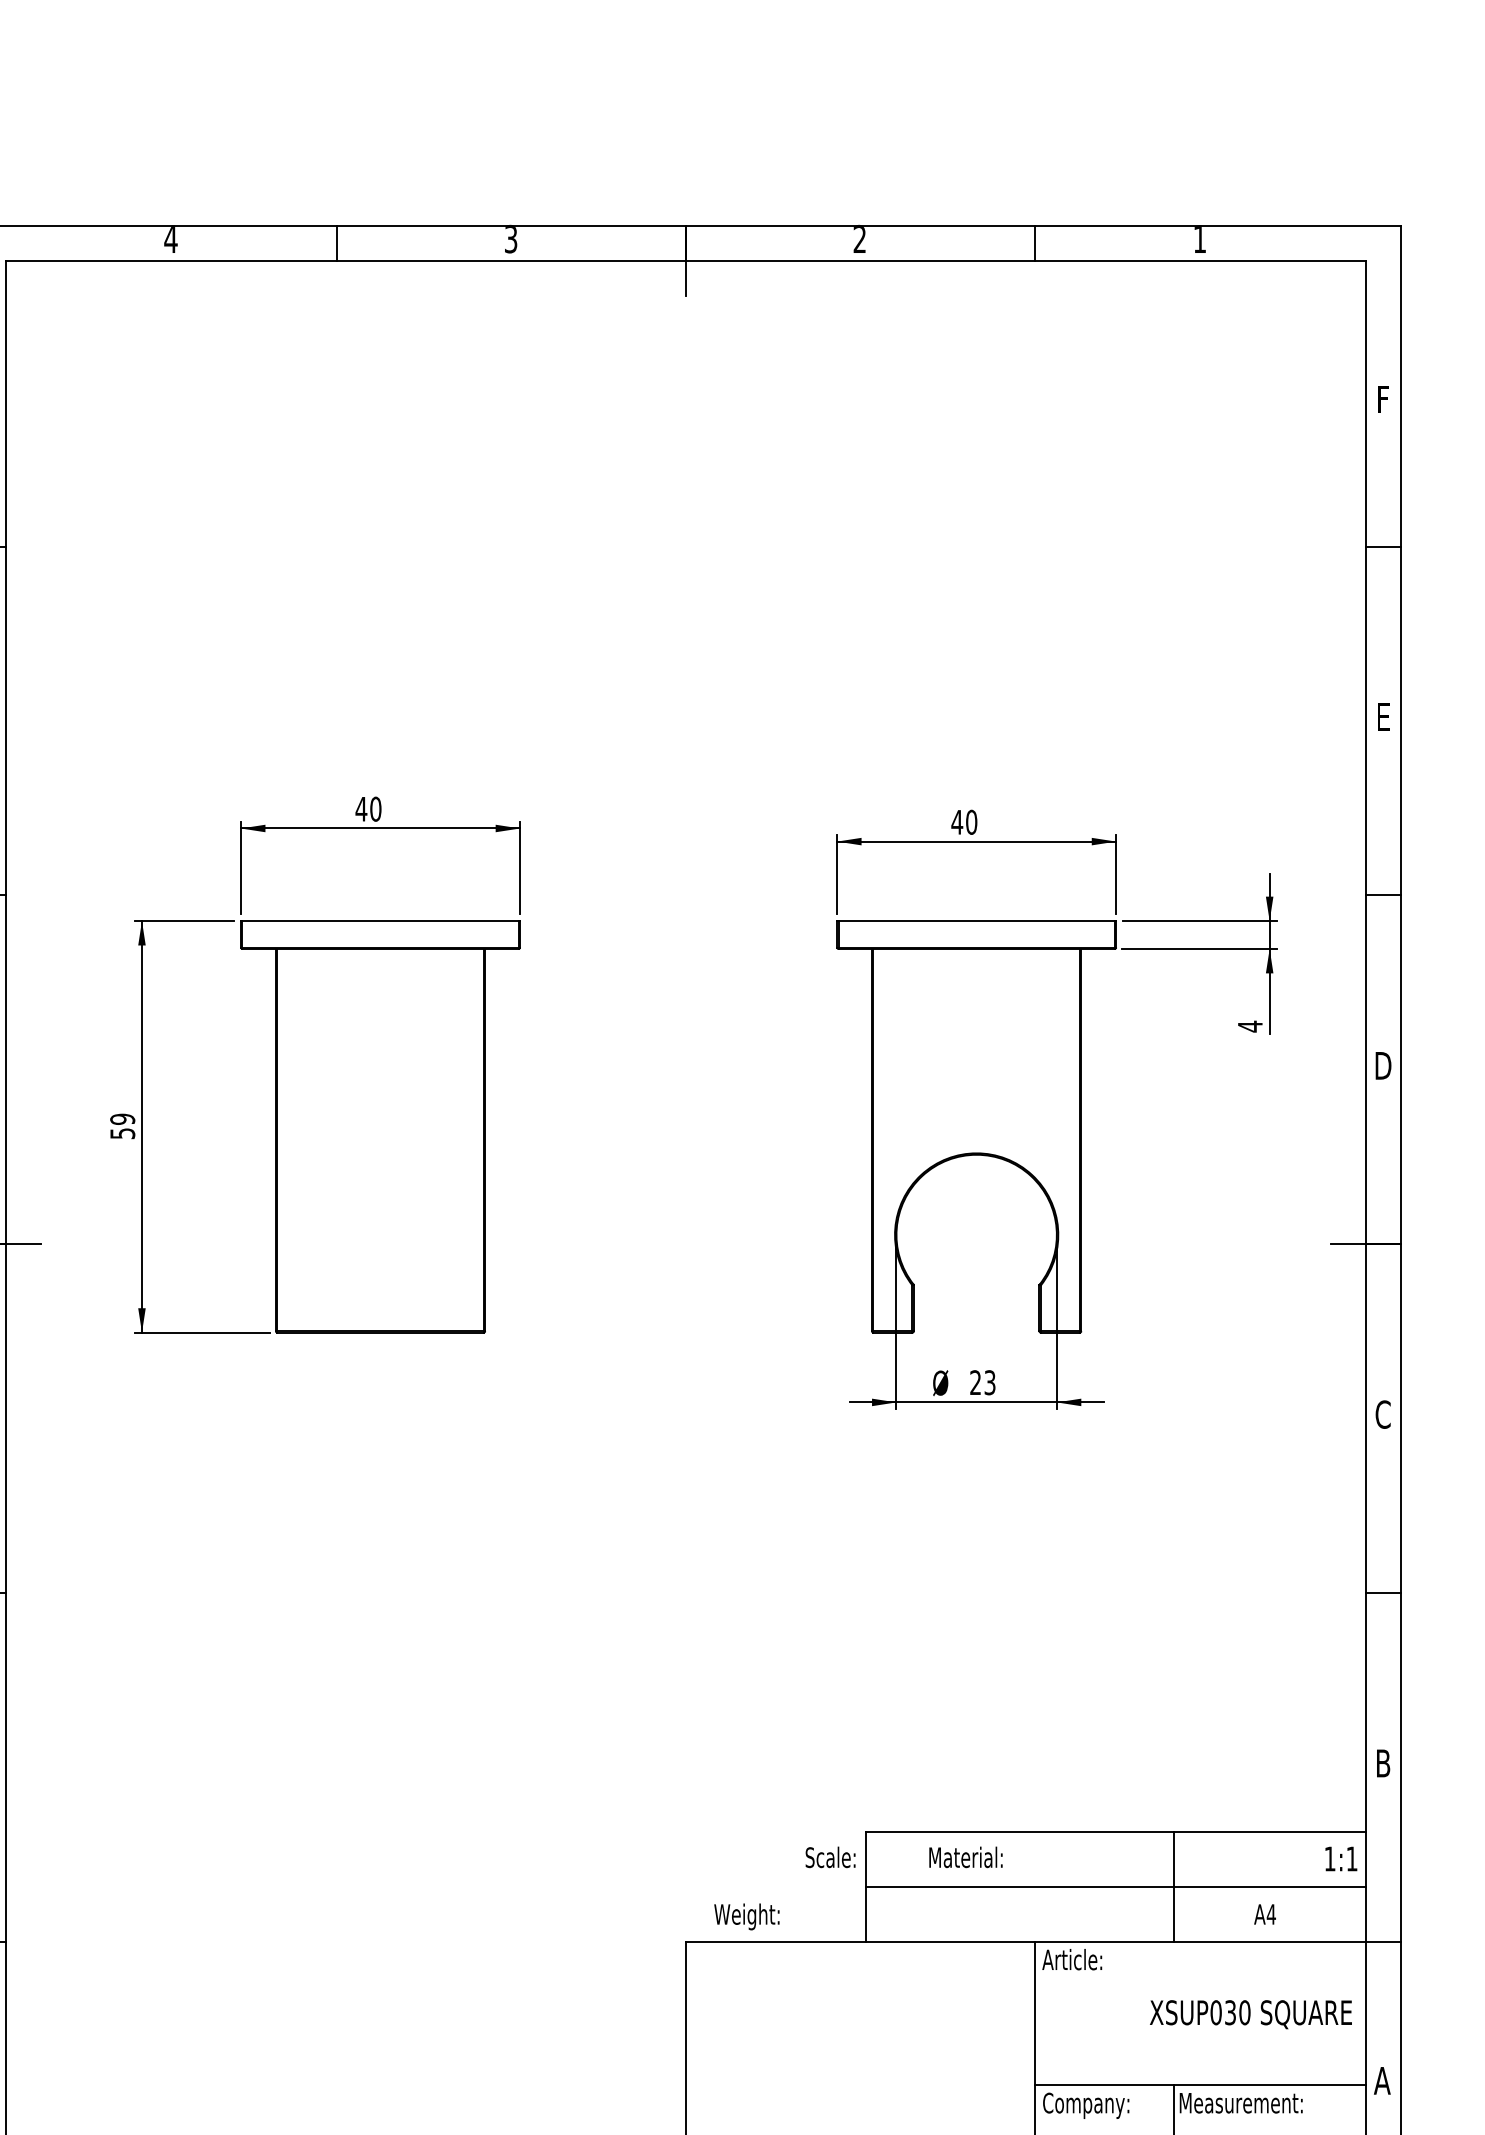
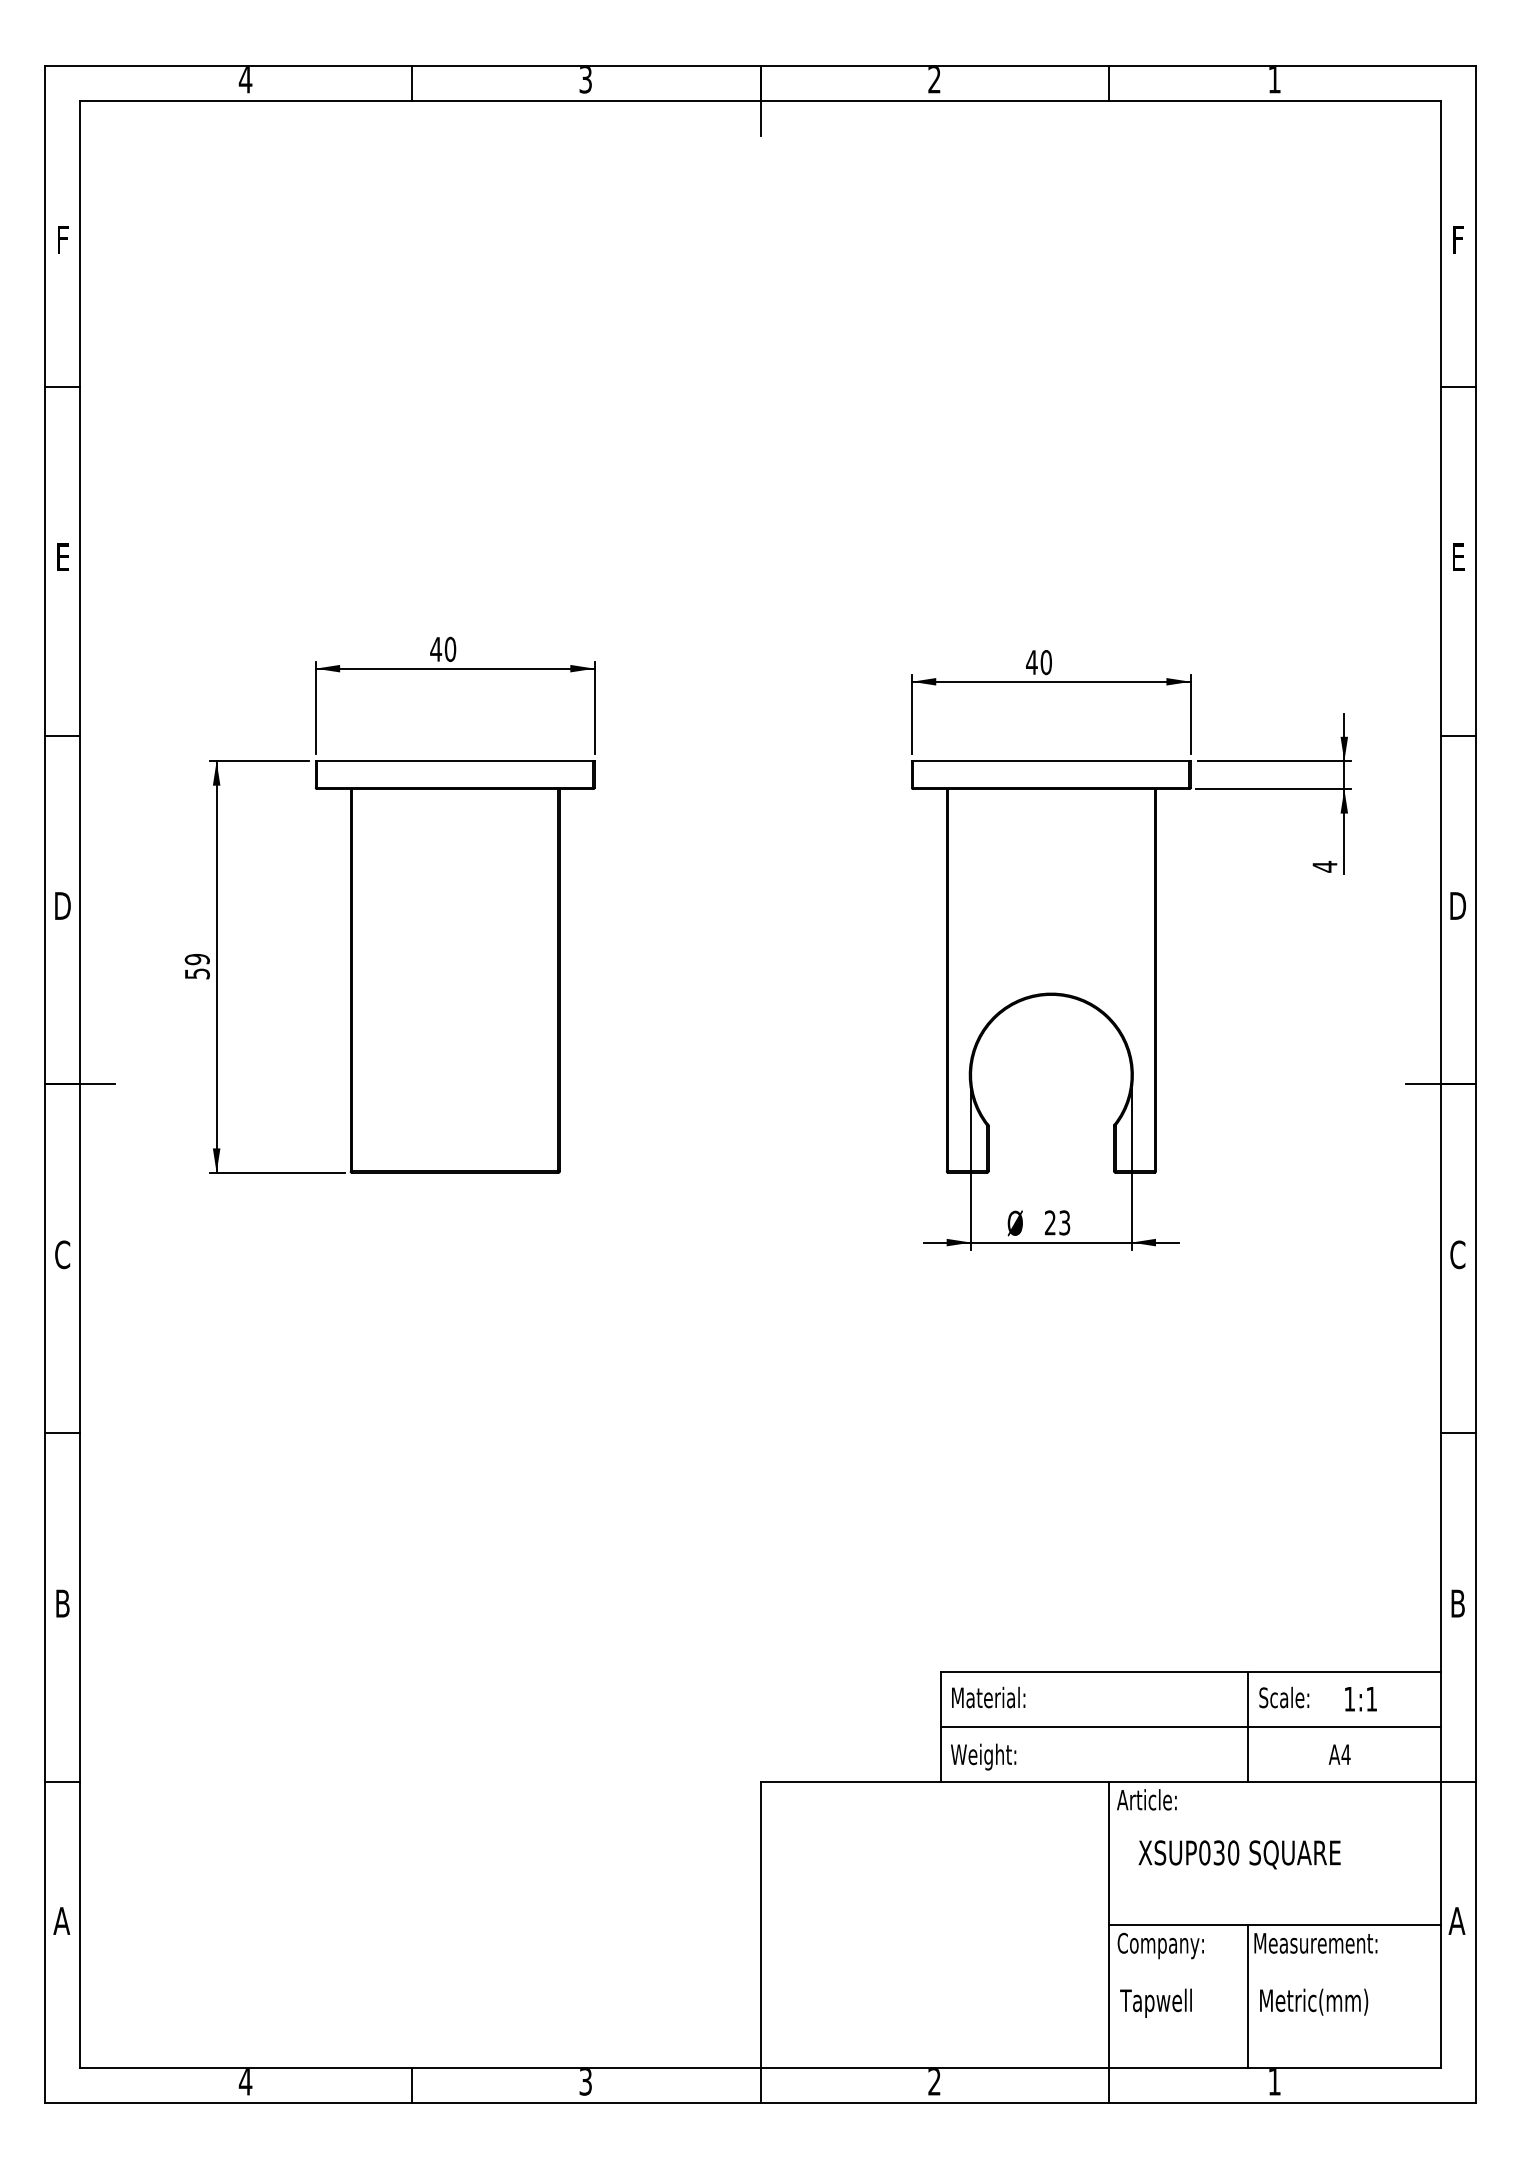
text: (830, 1857) -> (1284, 1697), moved
text: (965, 1857) -> (988, 1697), moved
text: (1340, 1859) -> (1360, 1699), moved
text: (746, 1916) -> (983, 1756), moved
text: (1250, 2014) -> (1239, 1854), moved

